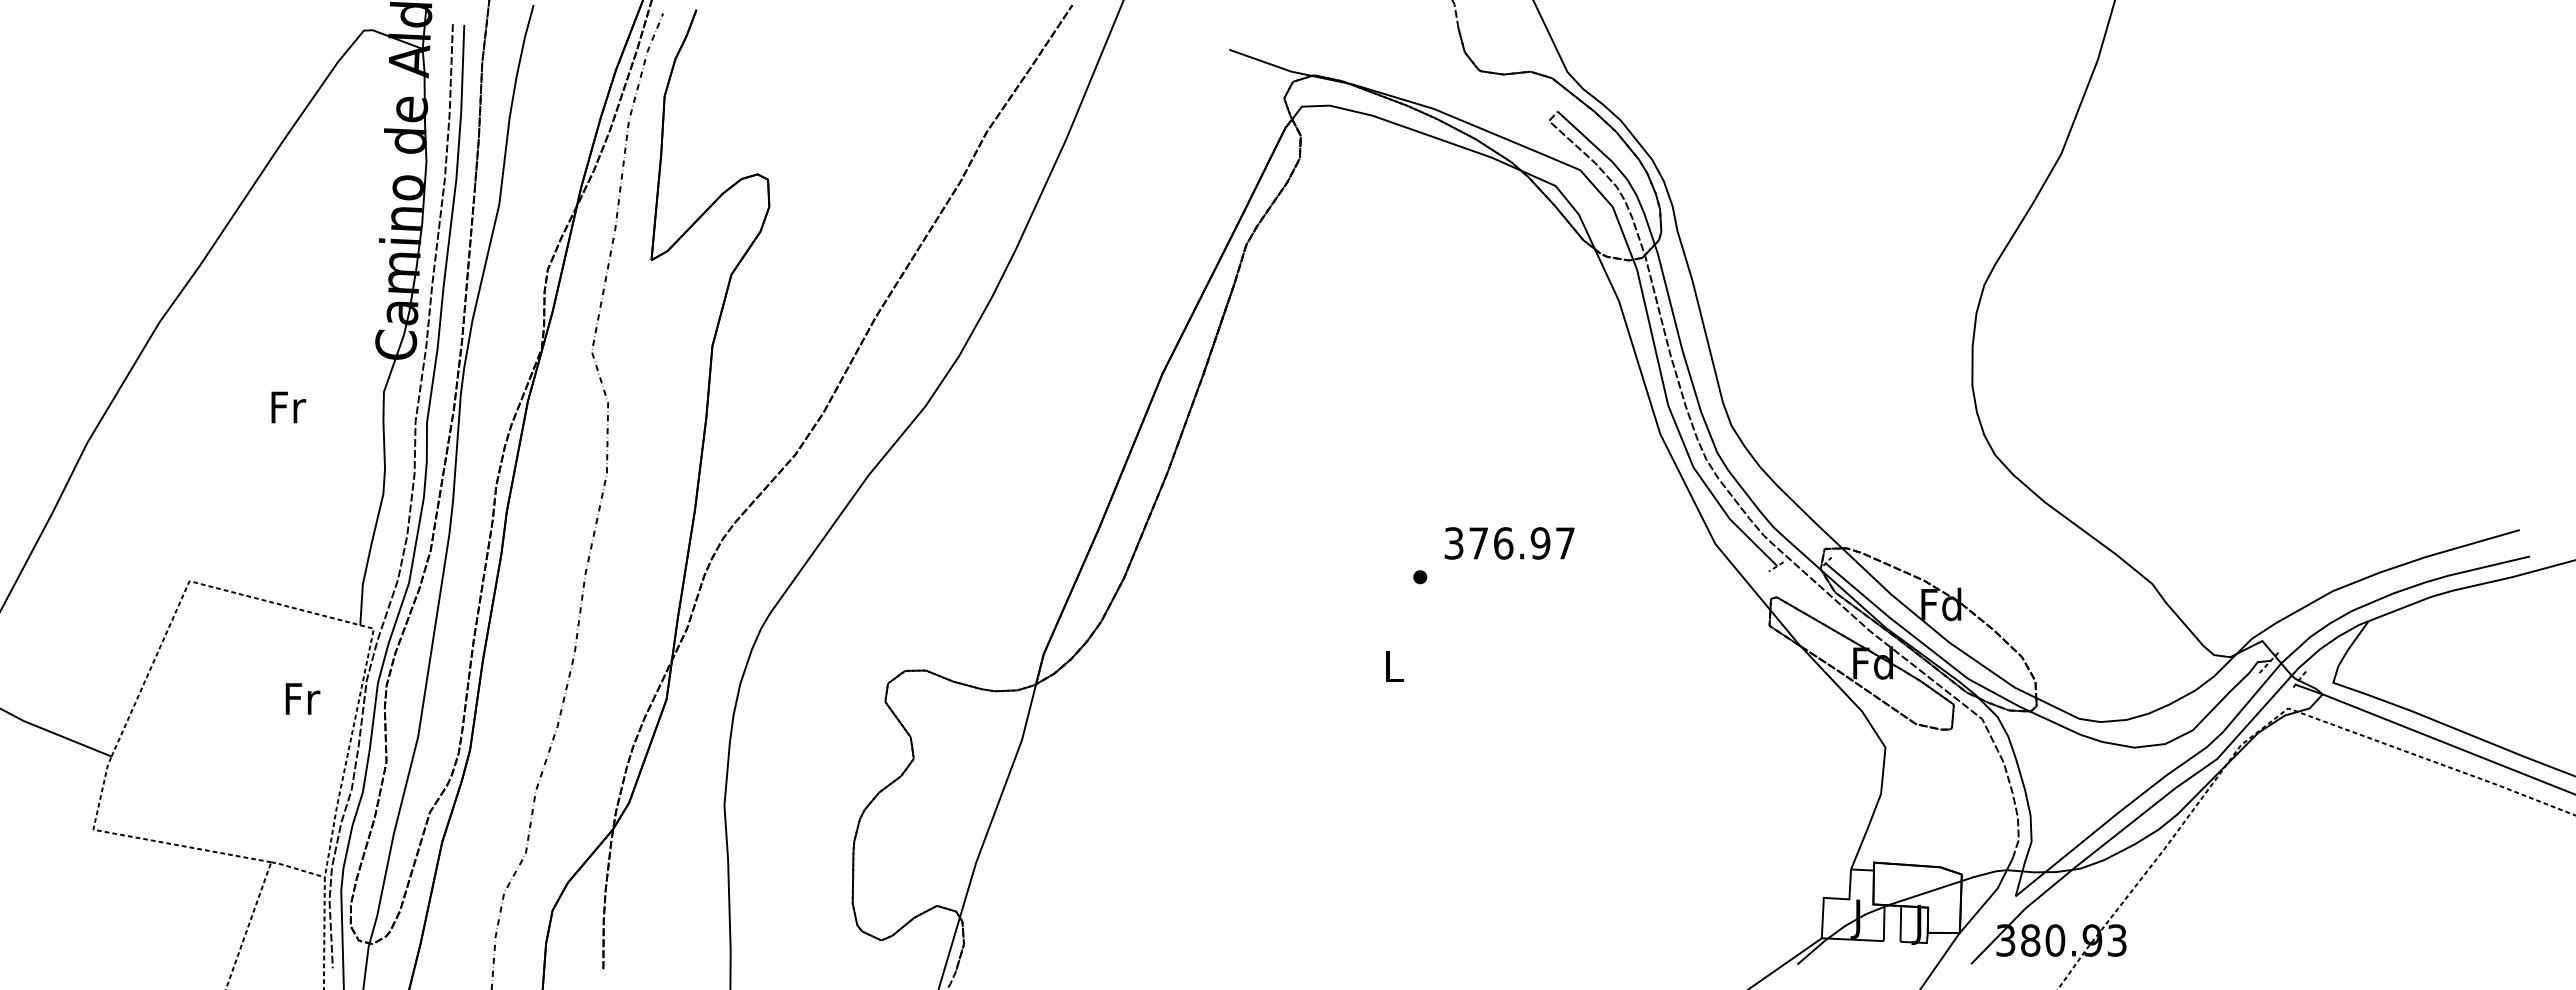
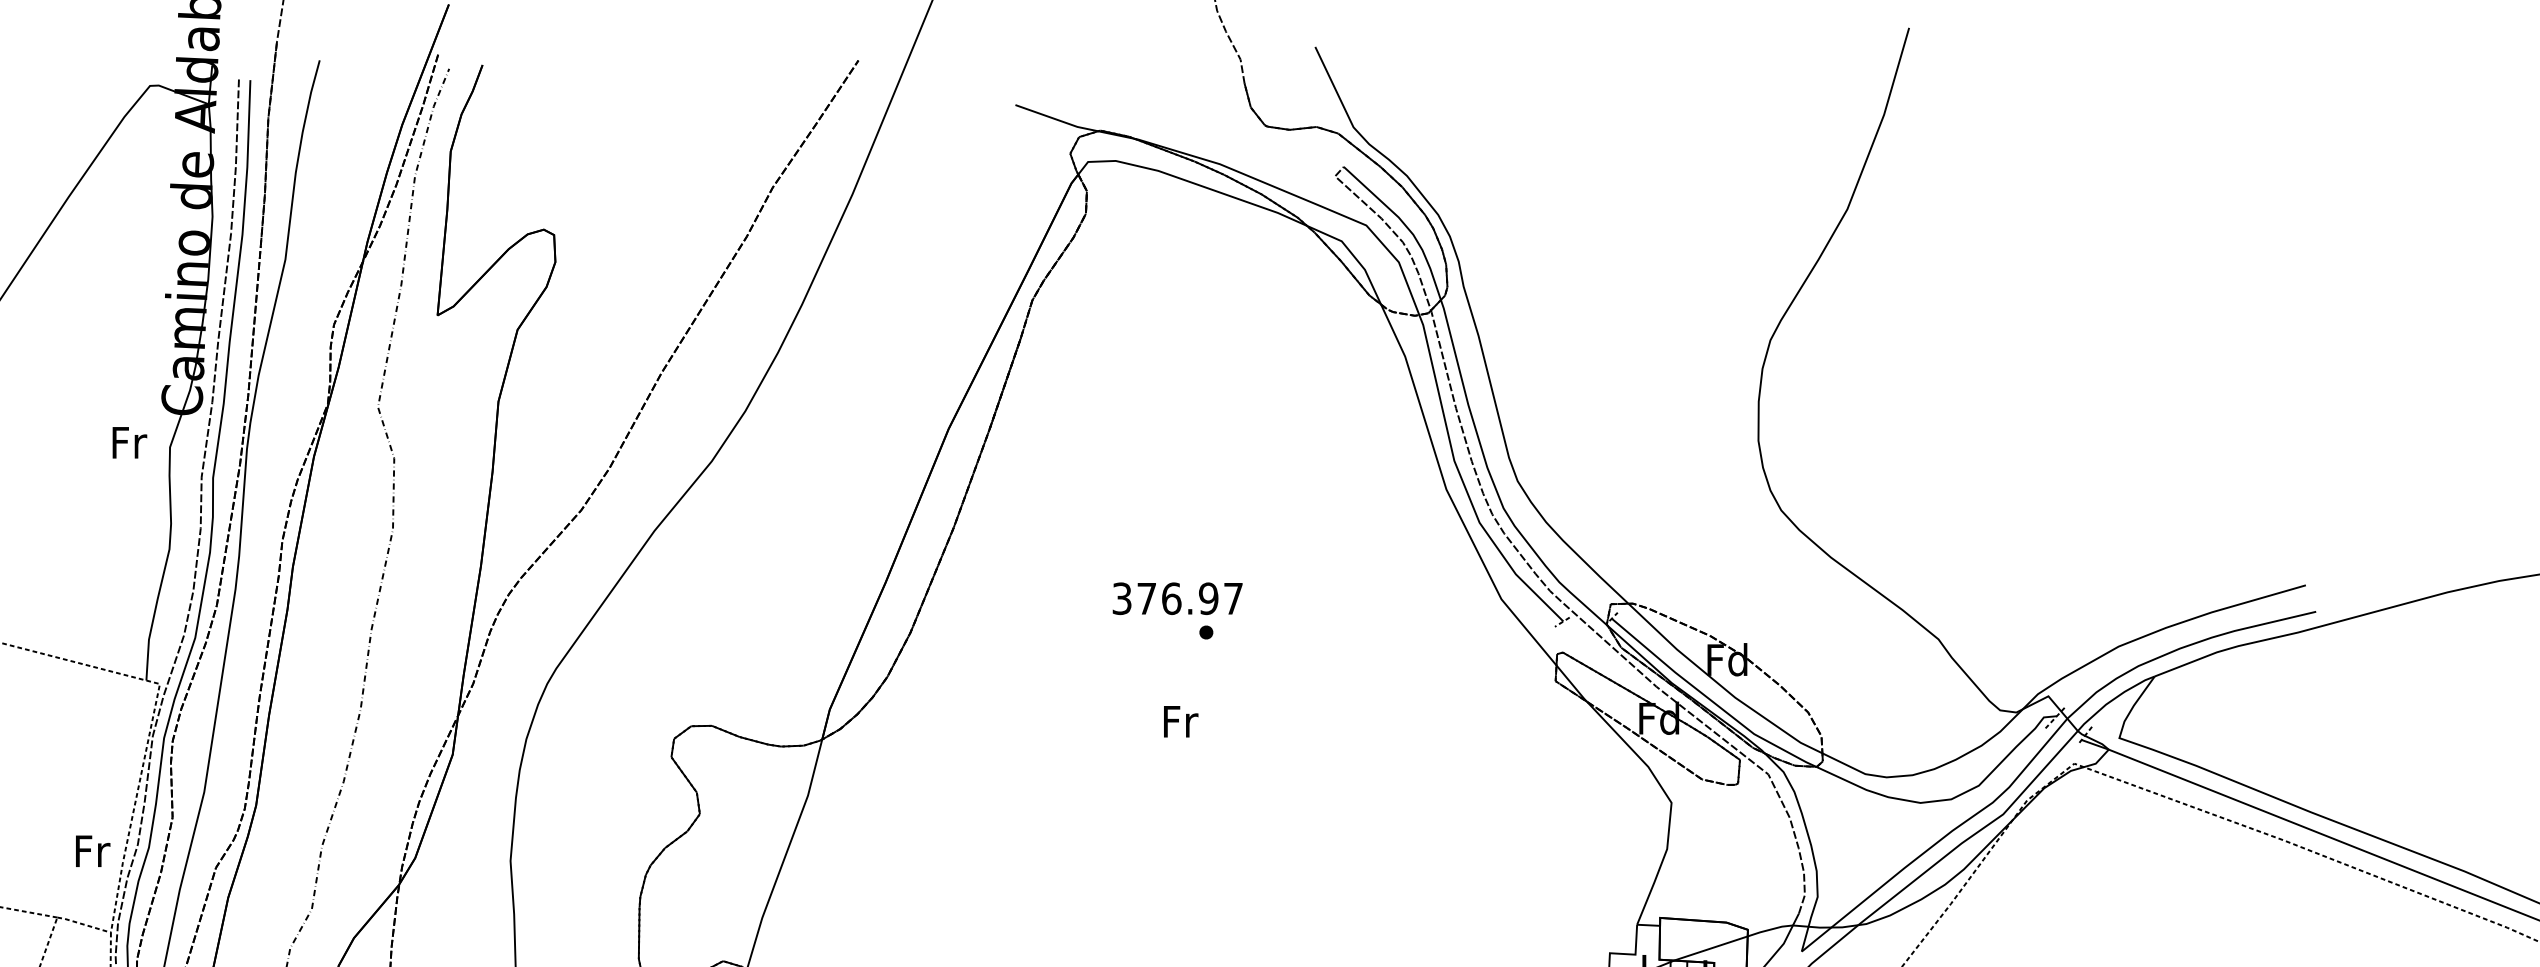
text: (288, 407) -> (129, 442), moved
text: (1509, 543) -> (1177, 598), moved
text: (1394, 666) -> (1180, 721), L -> Fr
text: (302, 698) -> (92, 850), moved

